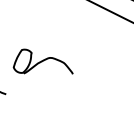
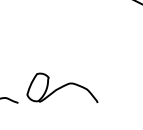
part: (42, 61) -> (61, 87), moved

